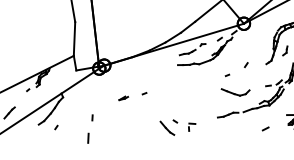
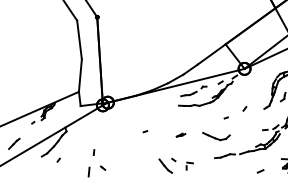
part: (235, 92) -> (216, 136), moved
part: (123, 97) -> (180, 134), moved
part: (102, 132) -> (102, 167), added

